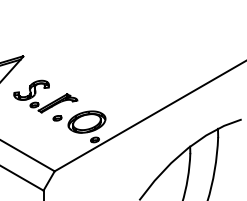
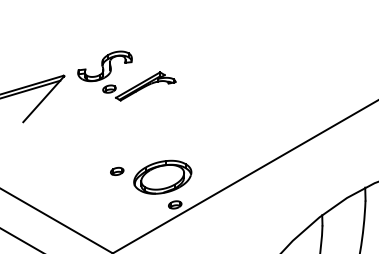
part: (50, 102) -> (134, 85), moved

